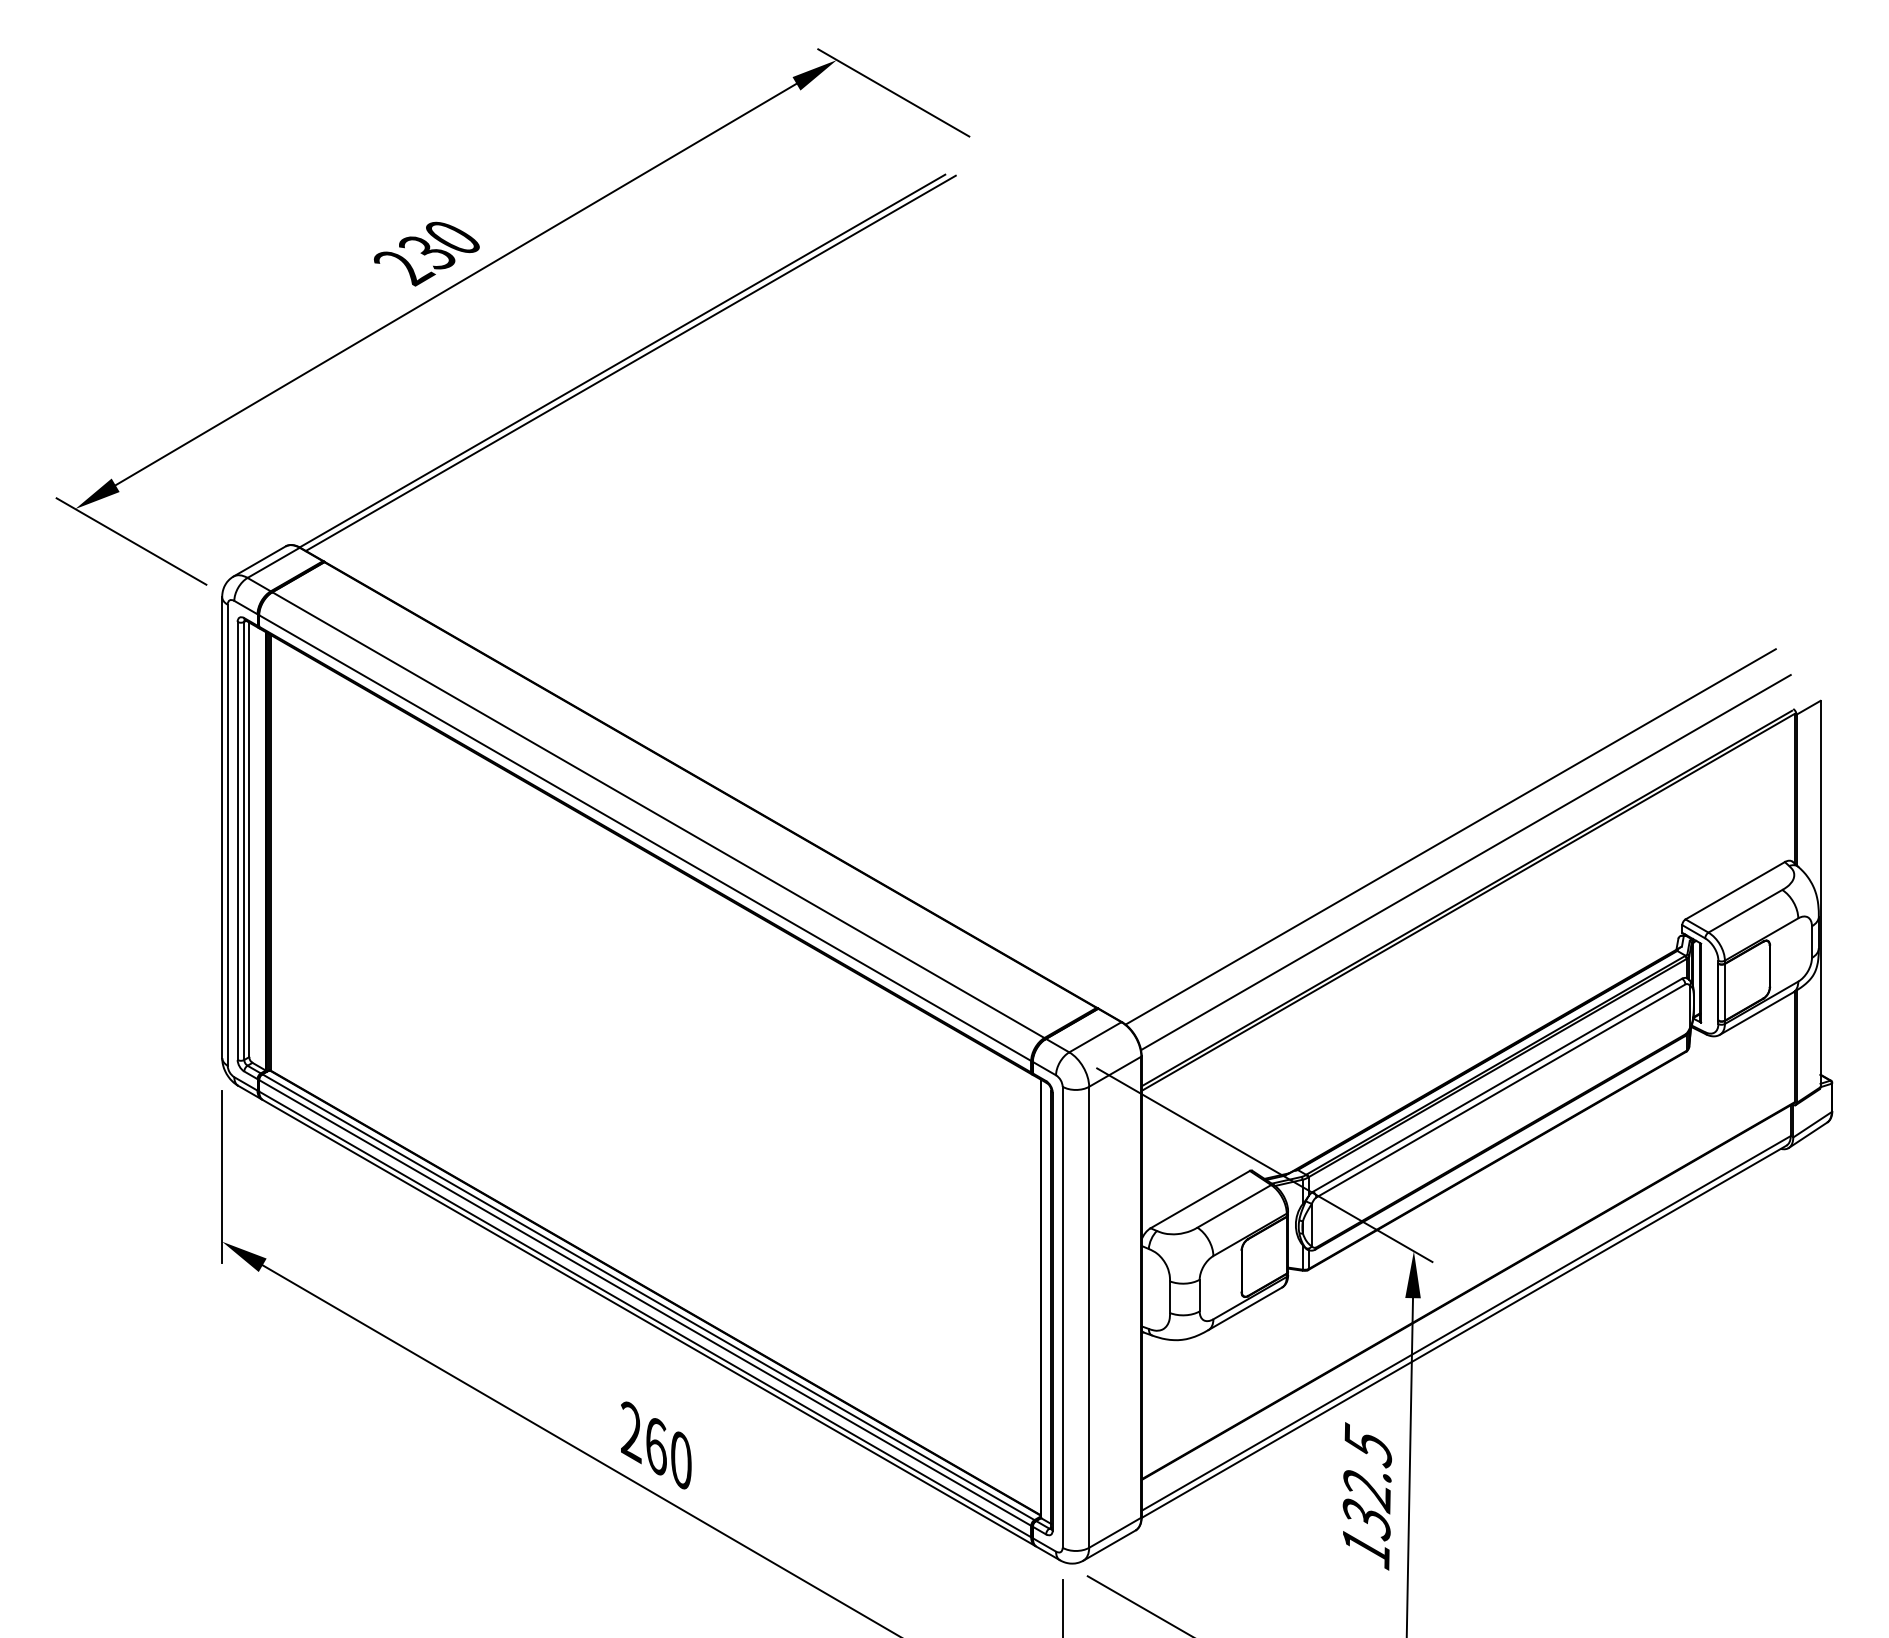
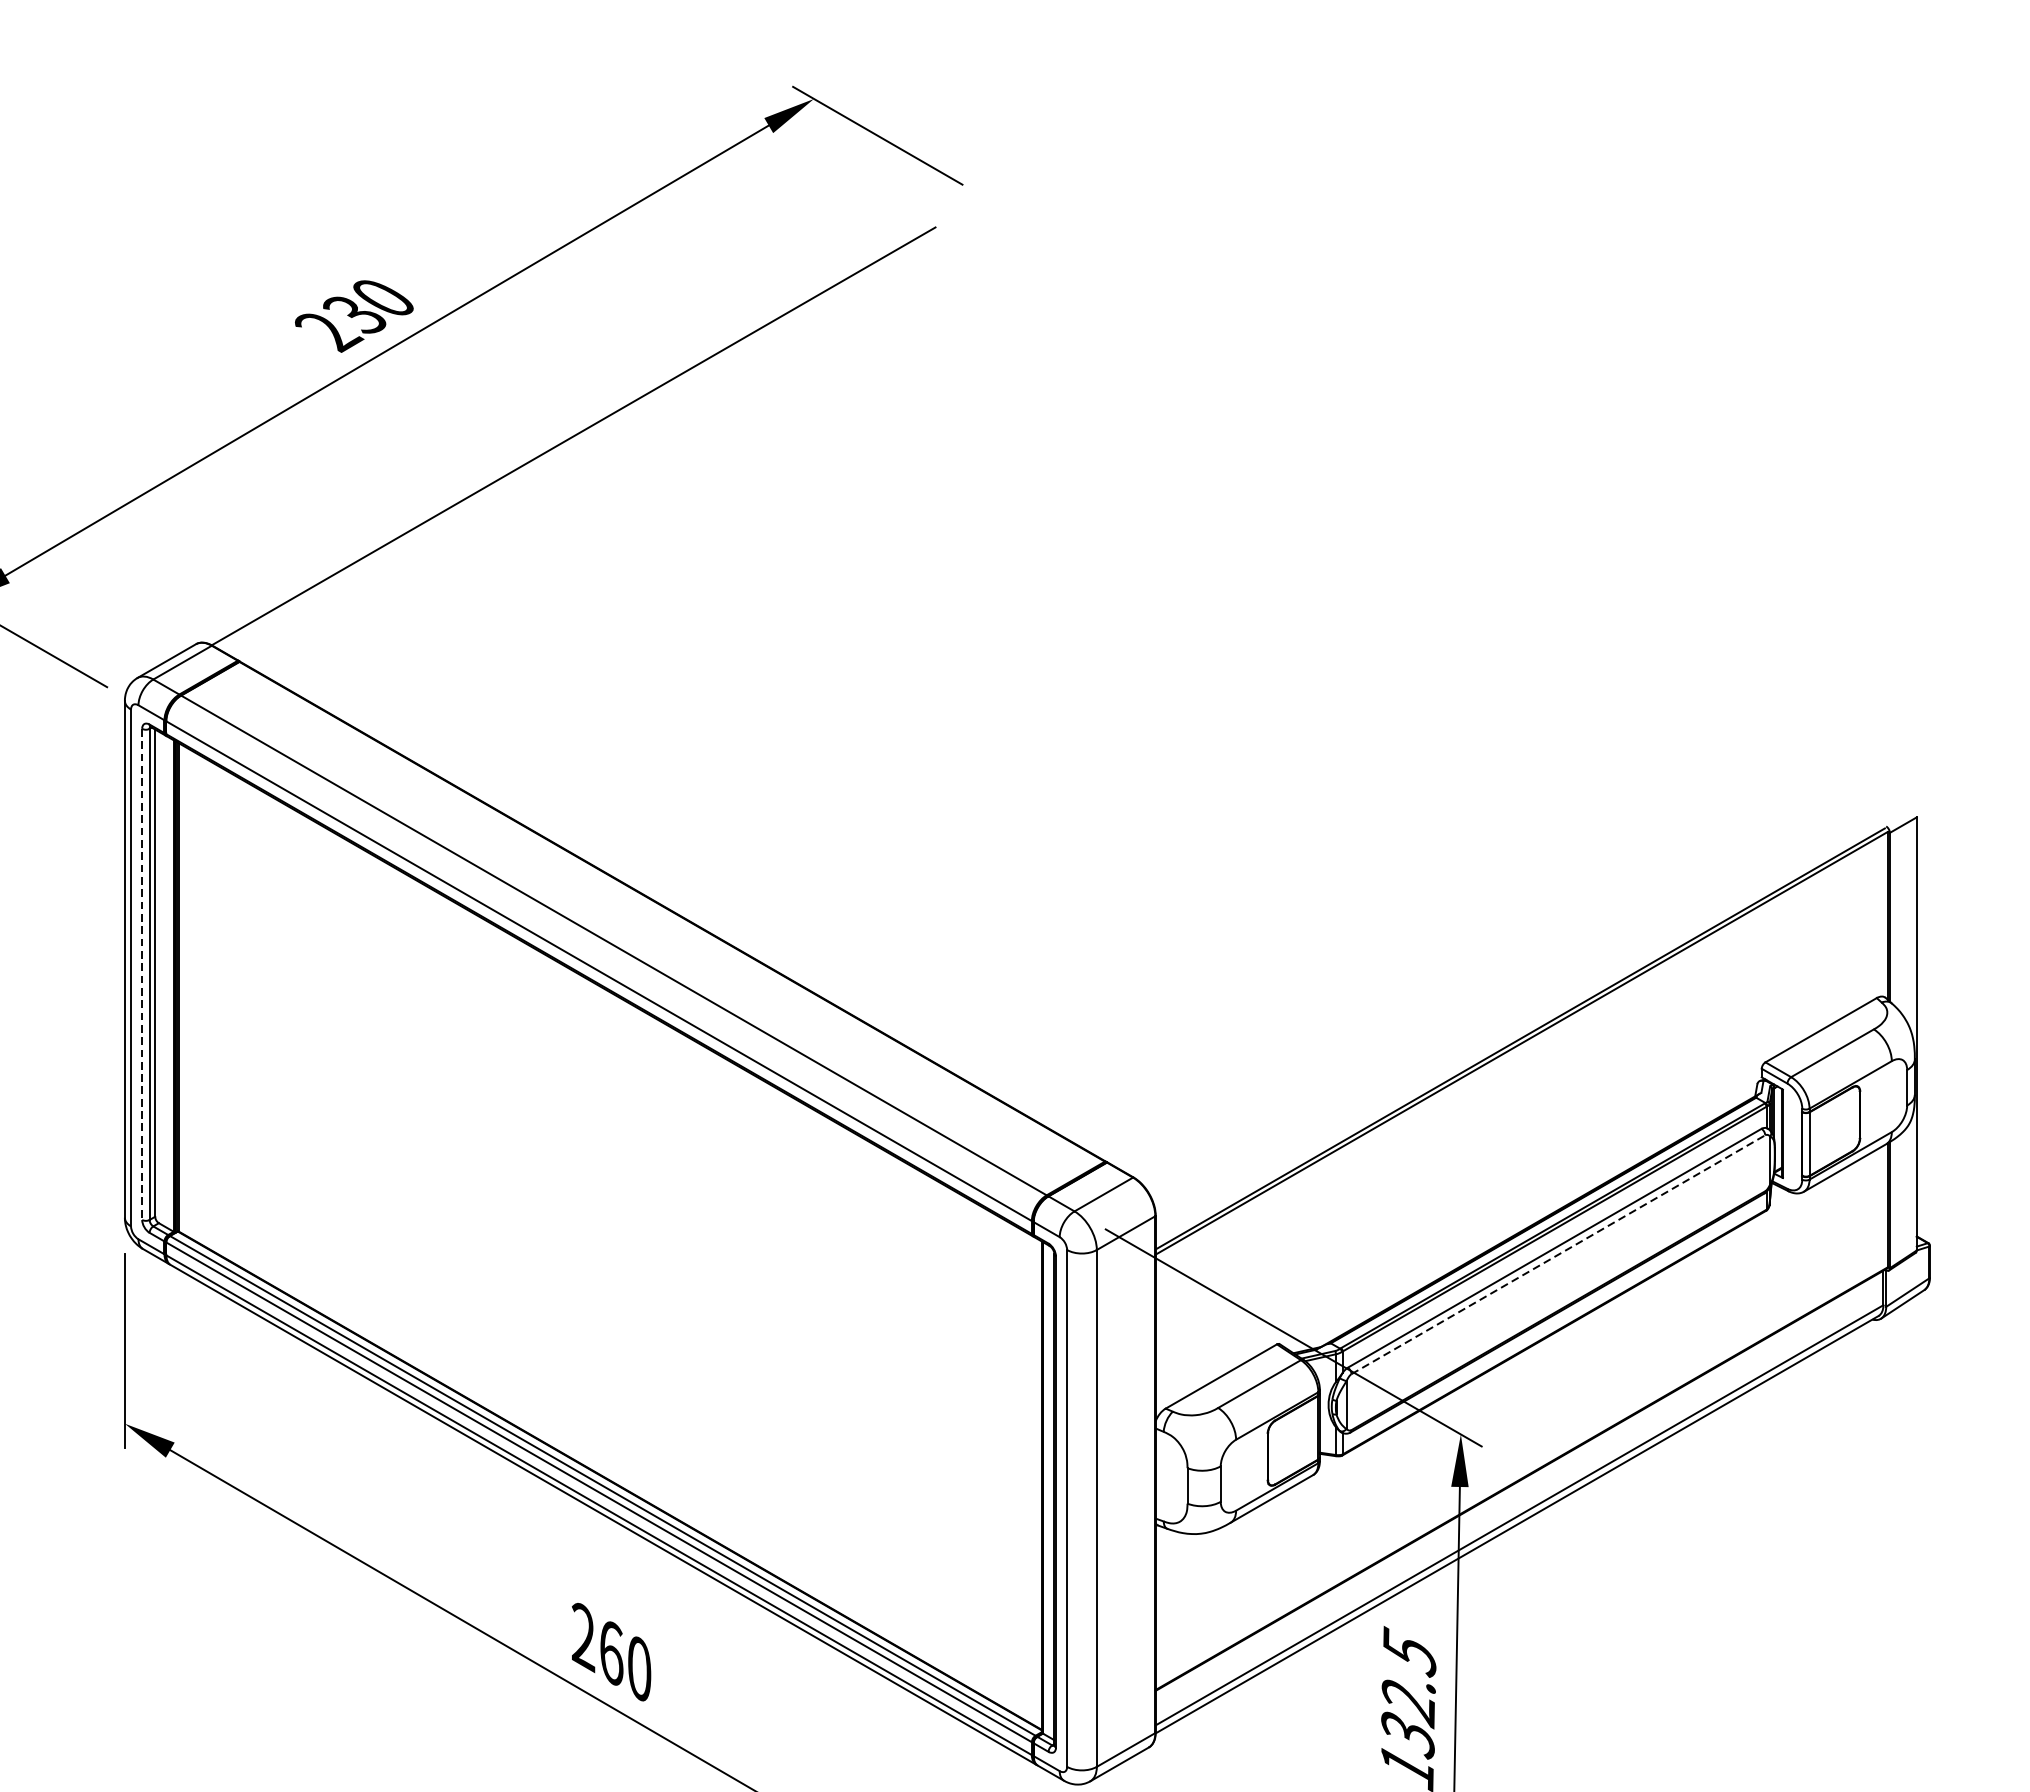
line: (630, 362) -> (582, 438), removed
line: (1450, 836) -> (1501, 969), removed
line: (237, 841) -> (142, 975), solid -> dashed
line: (1465, 862) -> (1518, 998), removed
line: (1501, 1090) -> (1559, 1254), solid -> dashed

